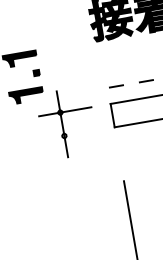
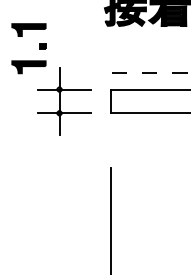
line: (68, 135) -> (63, 113), added

